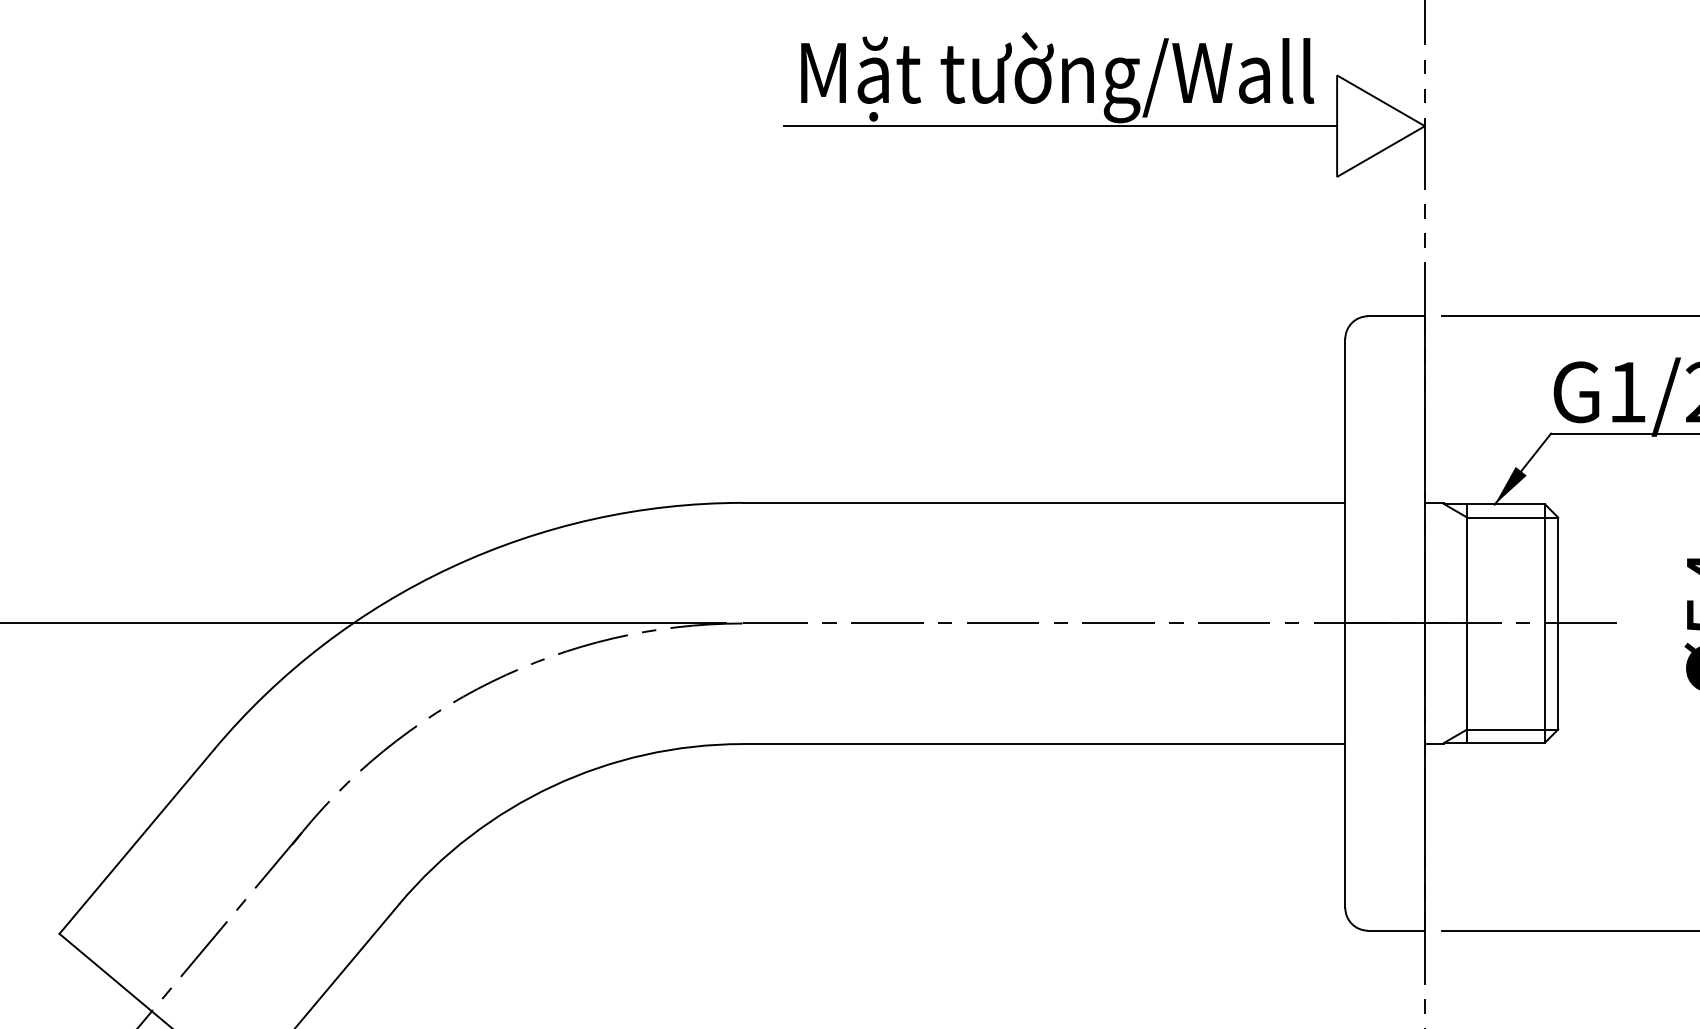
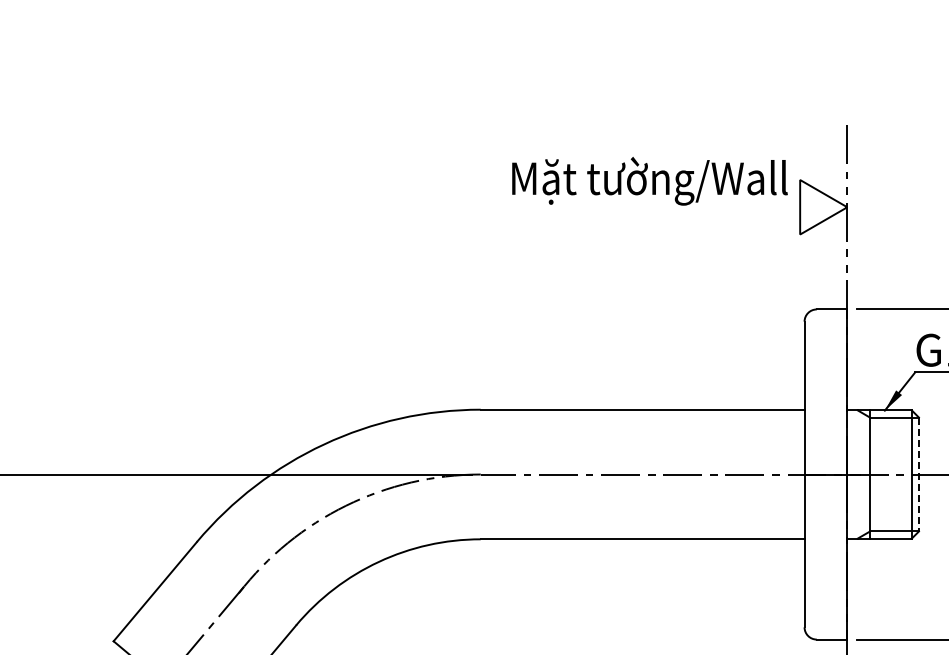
line: (1060, 126) -> (651, 207), removed
line: (1557, 623) -> (918, 474), solid -> dashed

